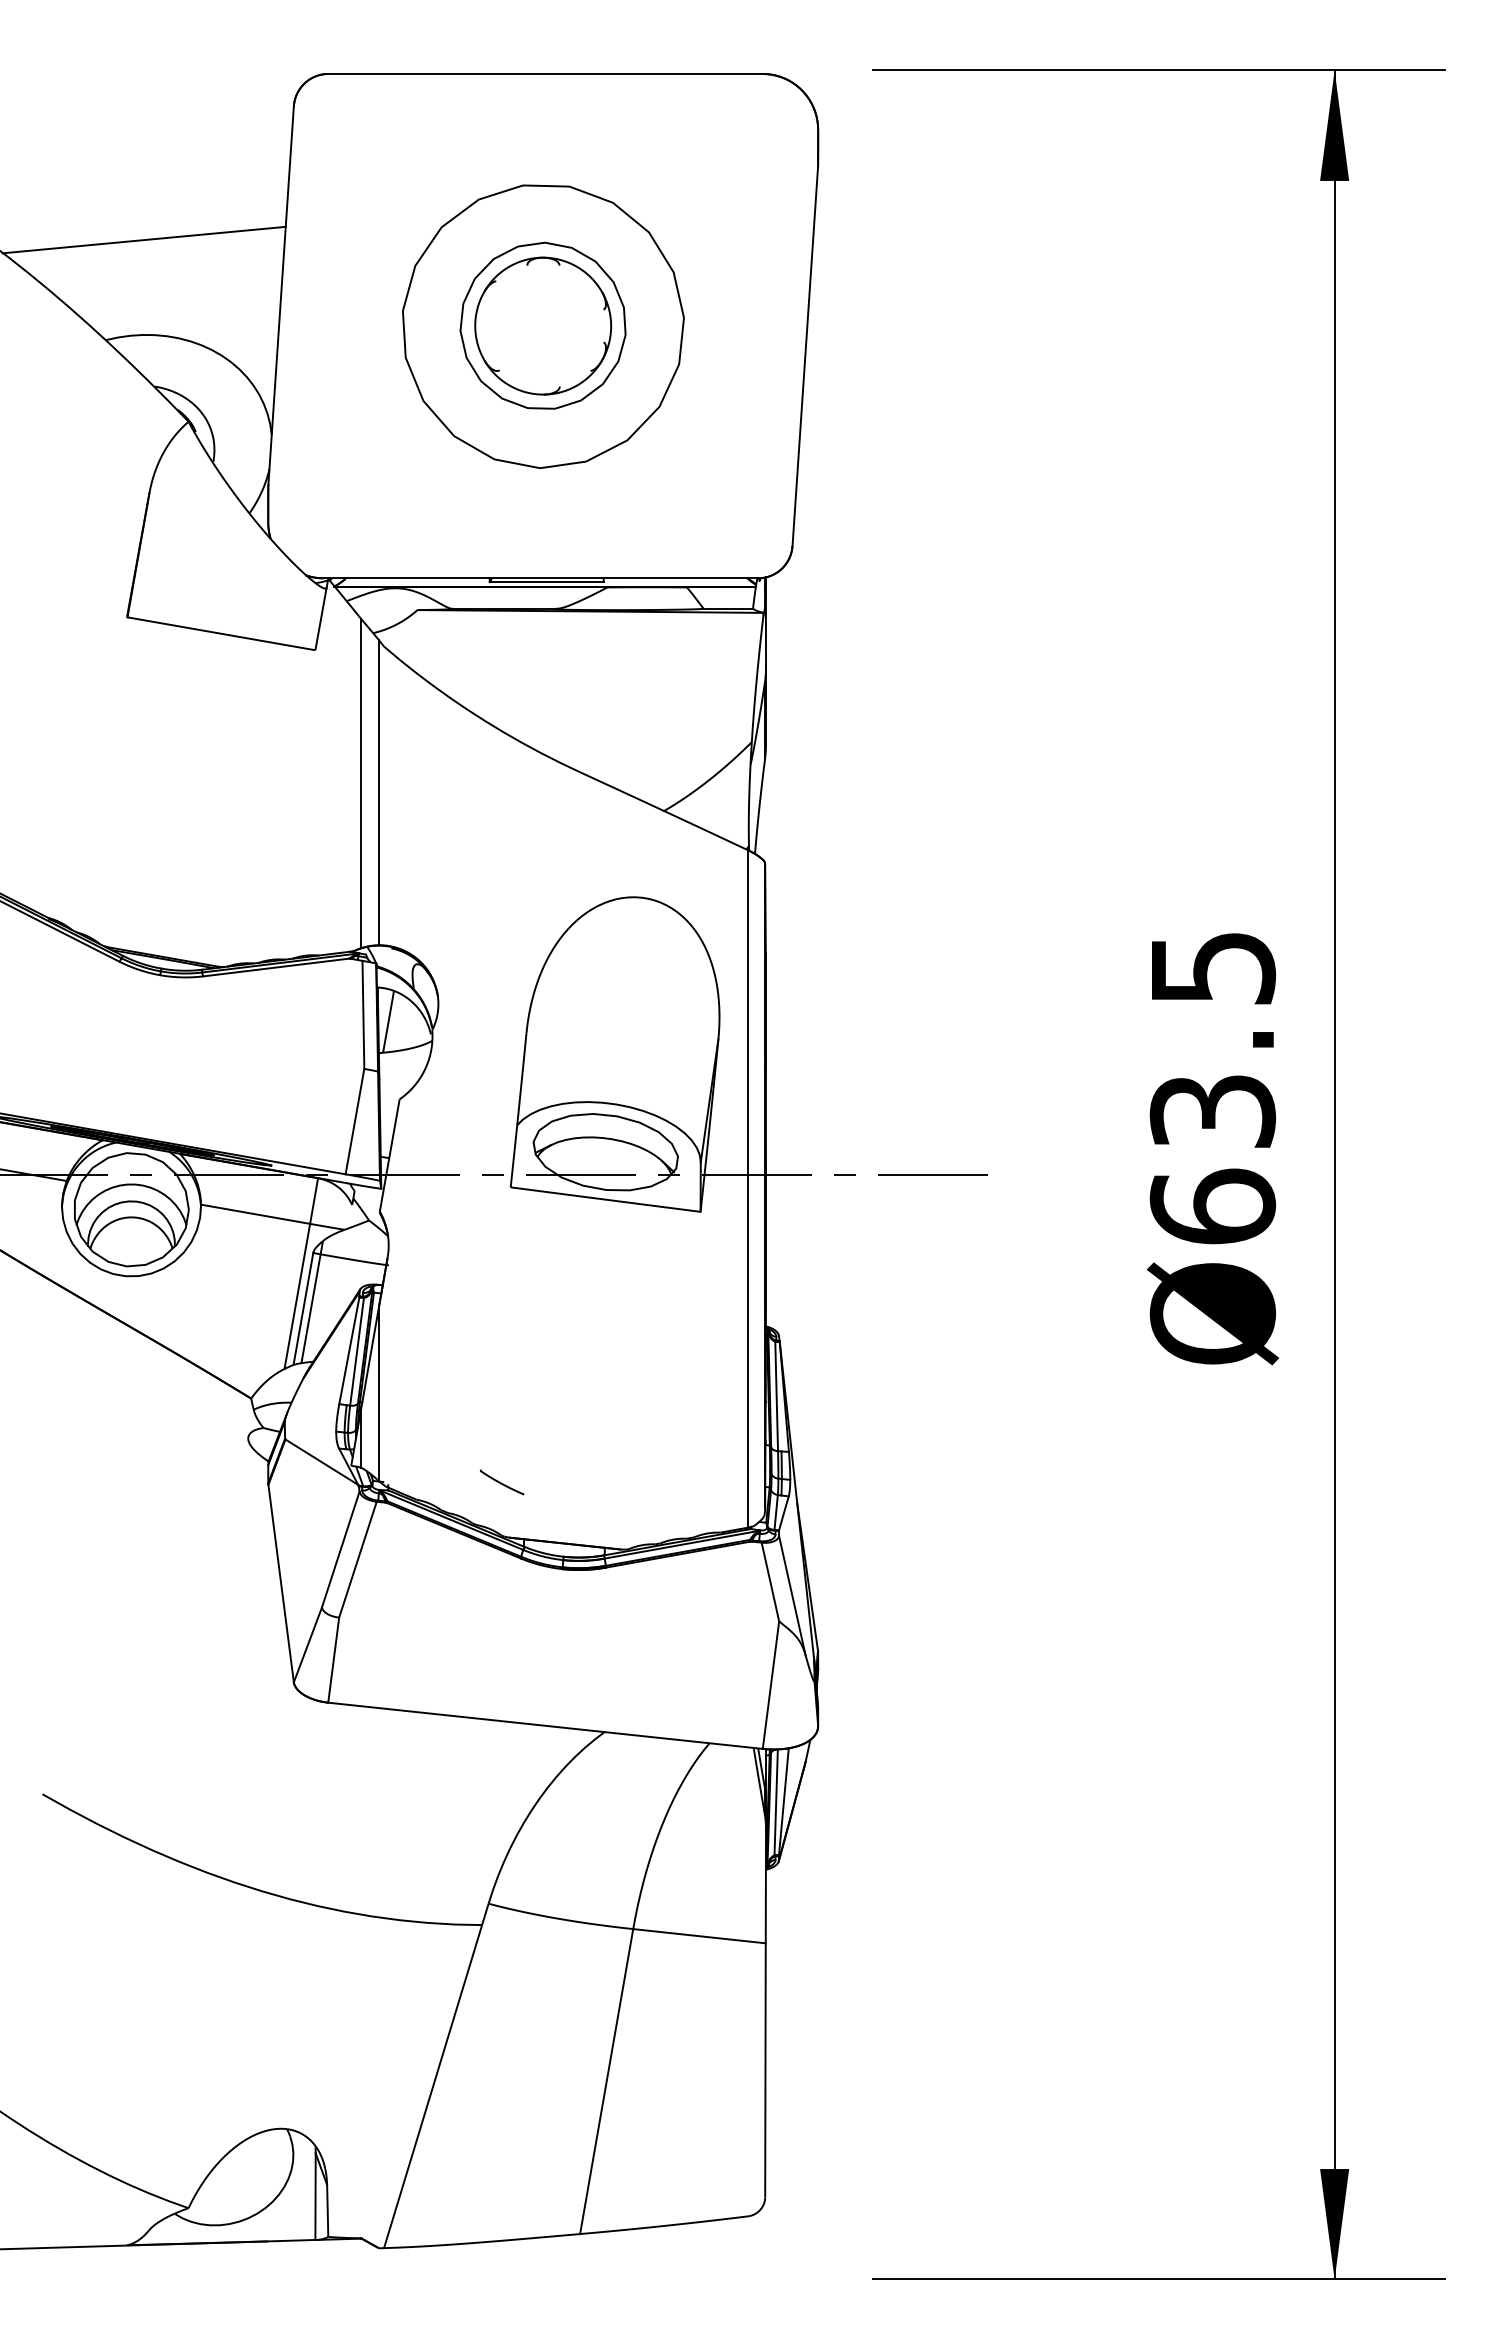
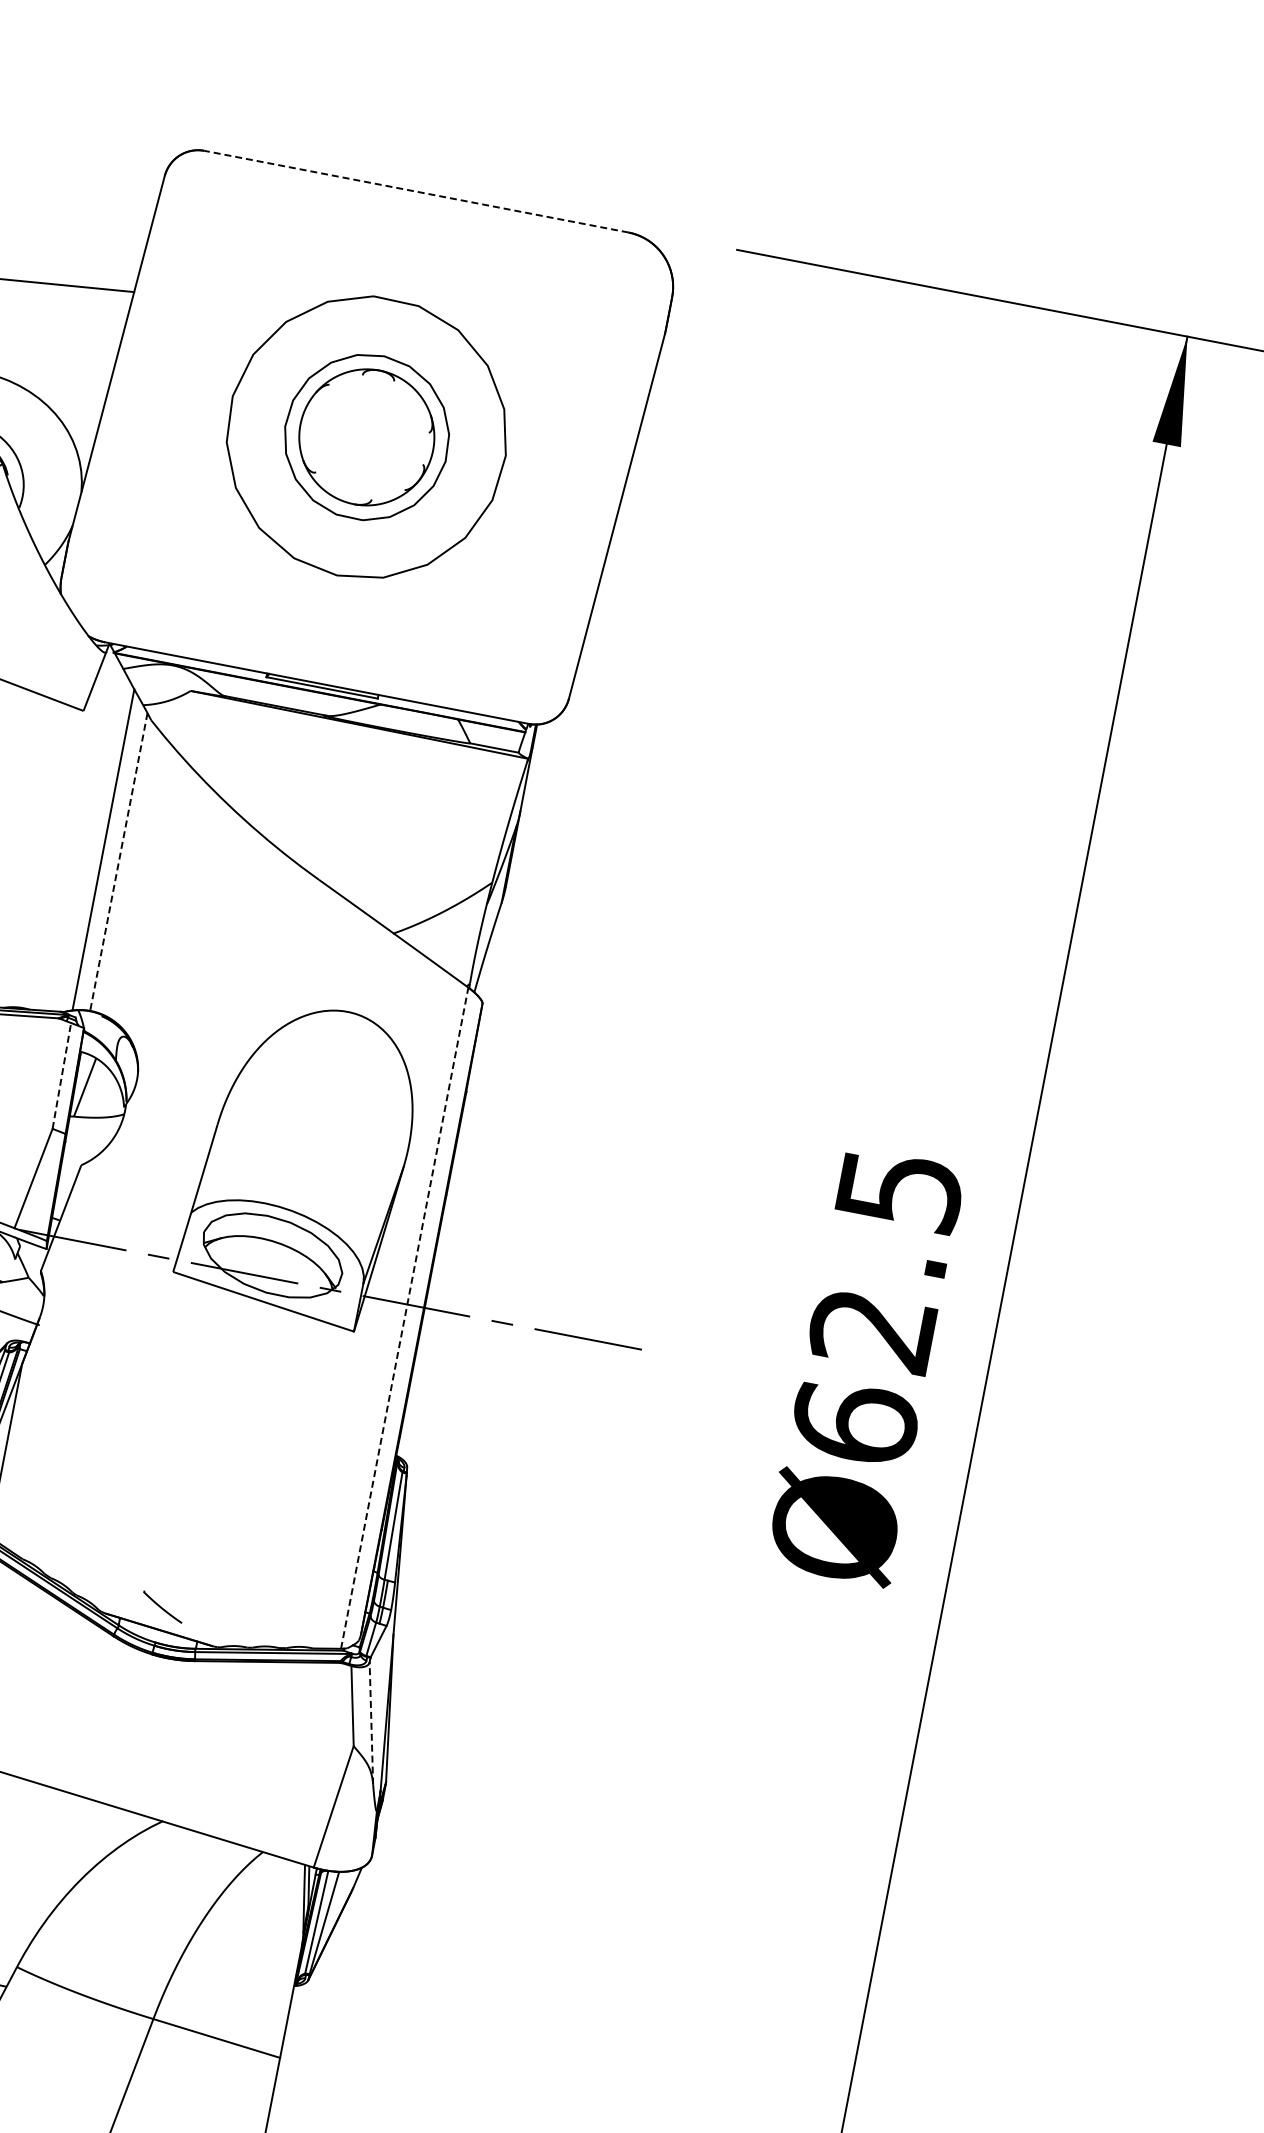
line: (545, 73) -> (416, 191), solid -> dashed
line: (379, 793) -> (119, 862), solid -> dashed
line: (363, 1014) -> (62, 1075), solid -> dashed
text: (1212, 1111) -> (872, 1329), Ø63.5 -> Ø62.5
line: (748, 1188) -> (405, 1317), solid -> dashed
part: (502, 1482) -> (163, 1607), moved
line: (792, 1595) -> (371, 1723), solid -> dashed

